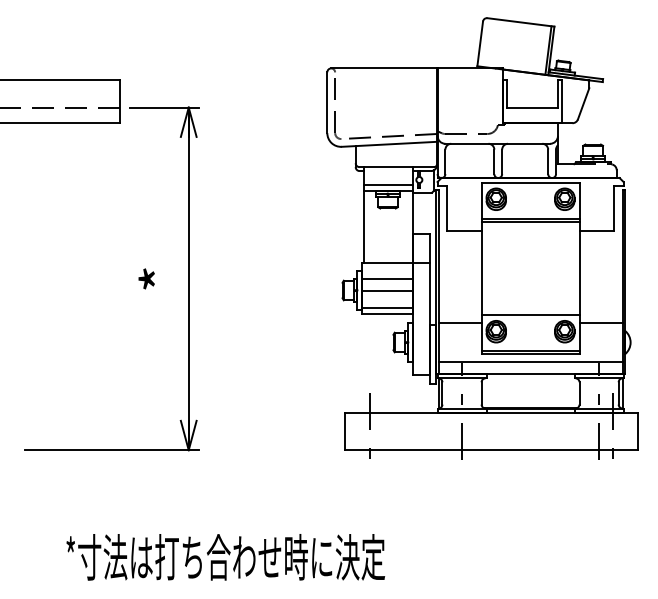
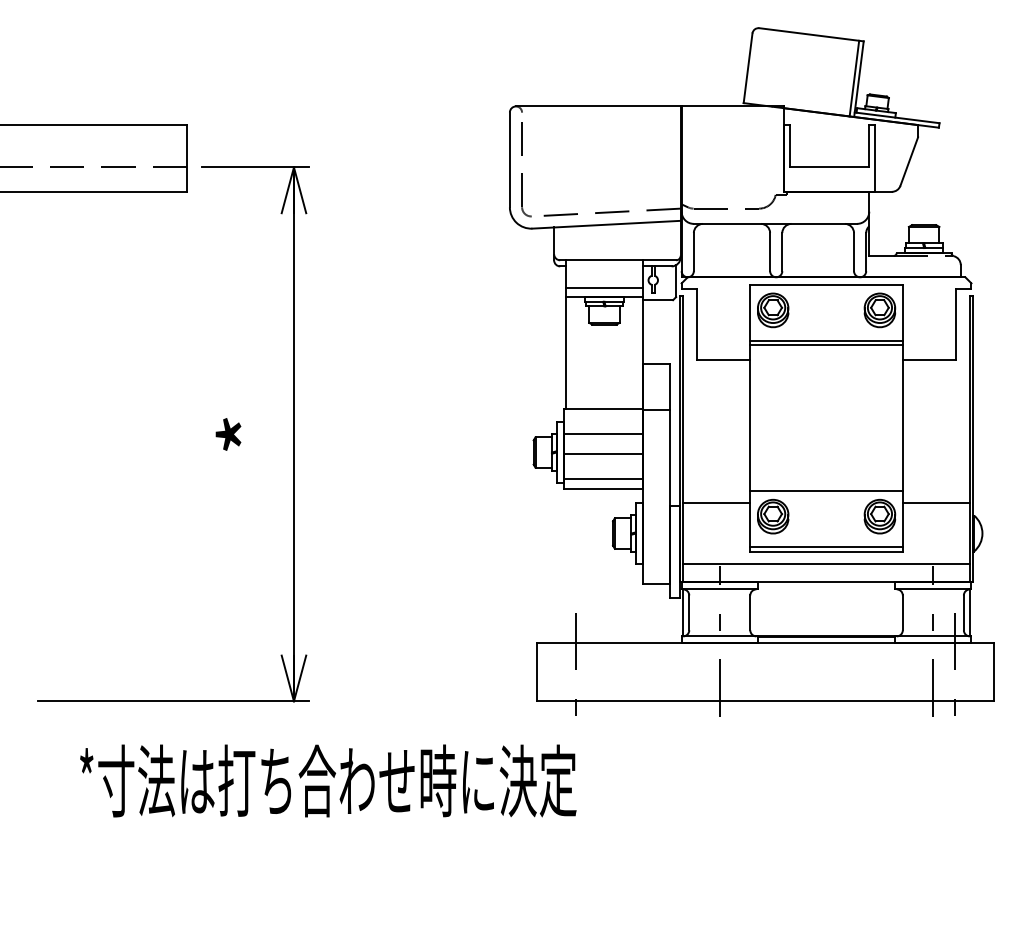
text: (225, 557) -> (327, 781), moved

